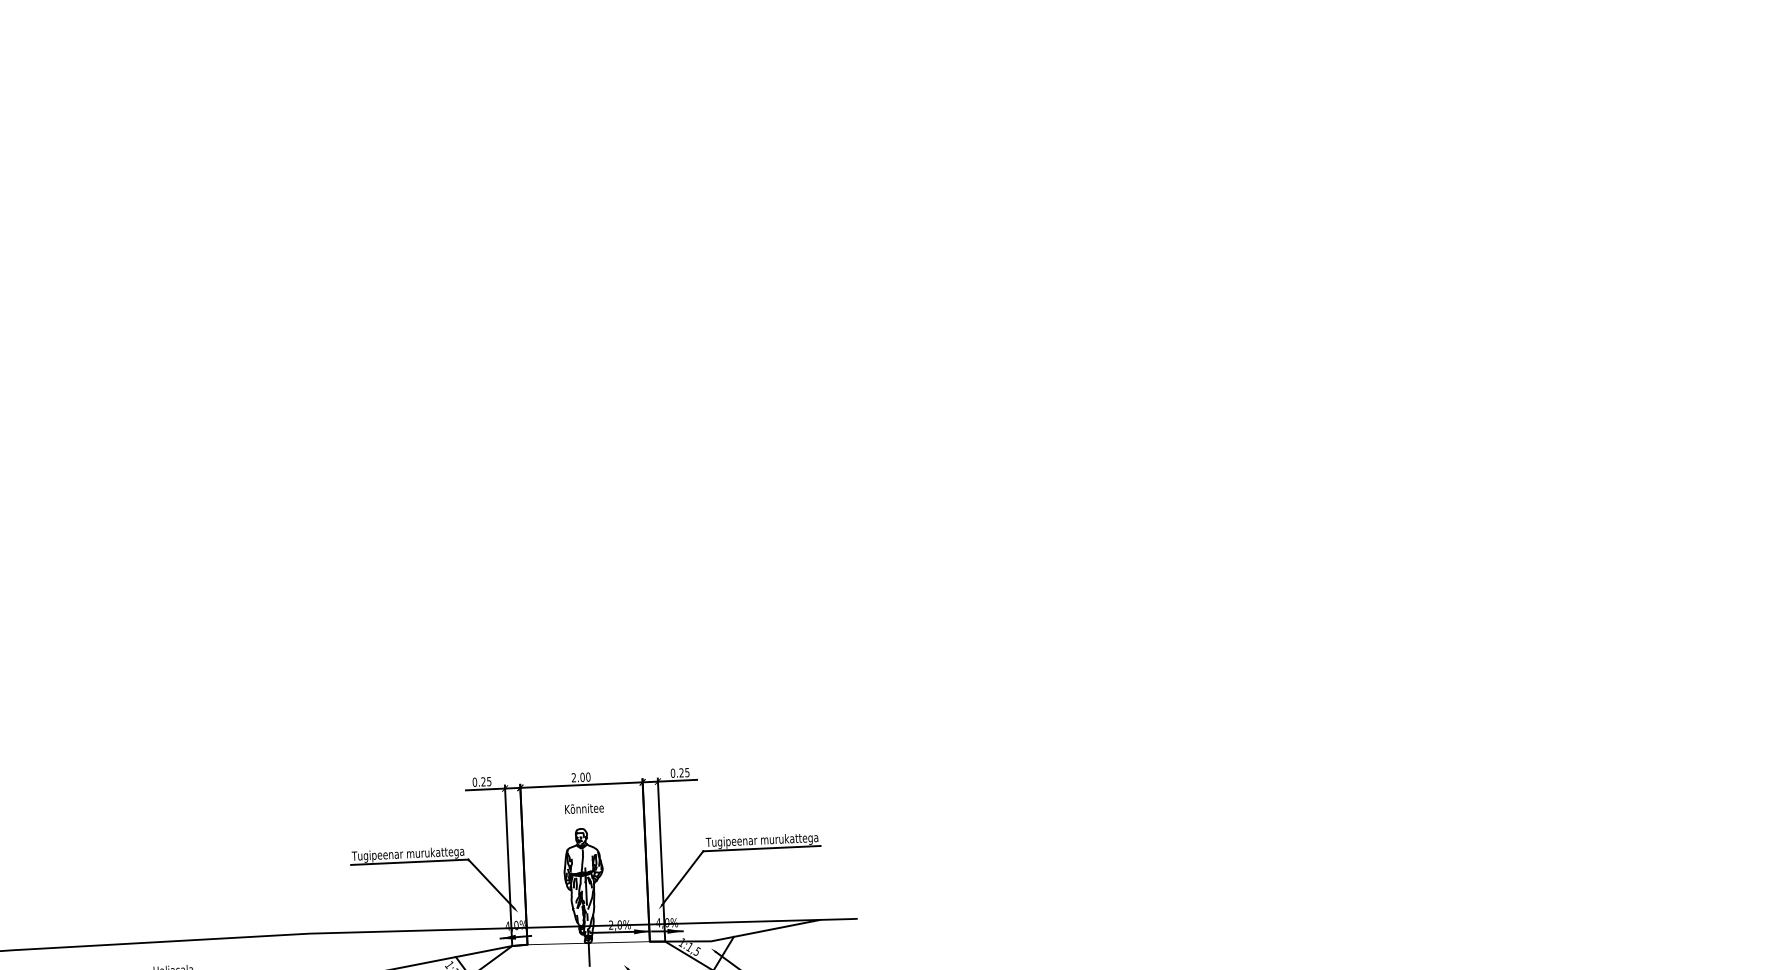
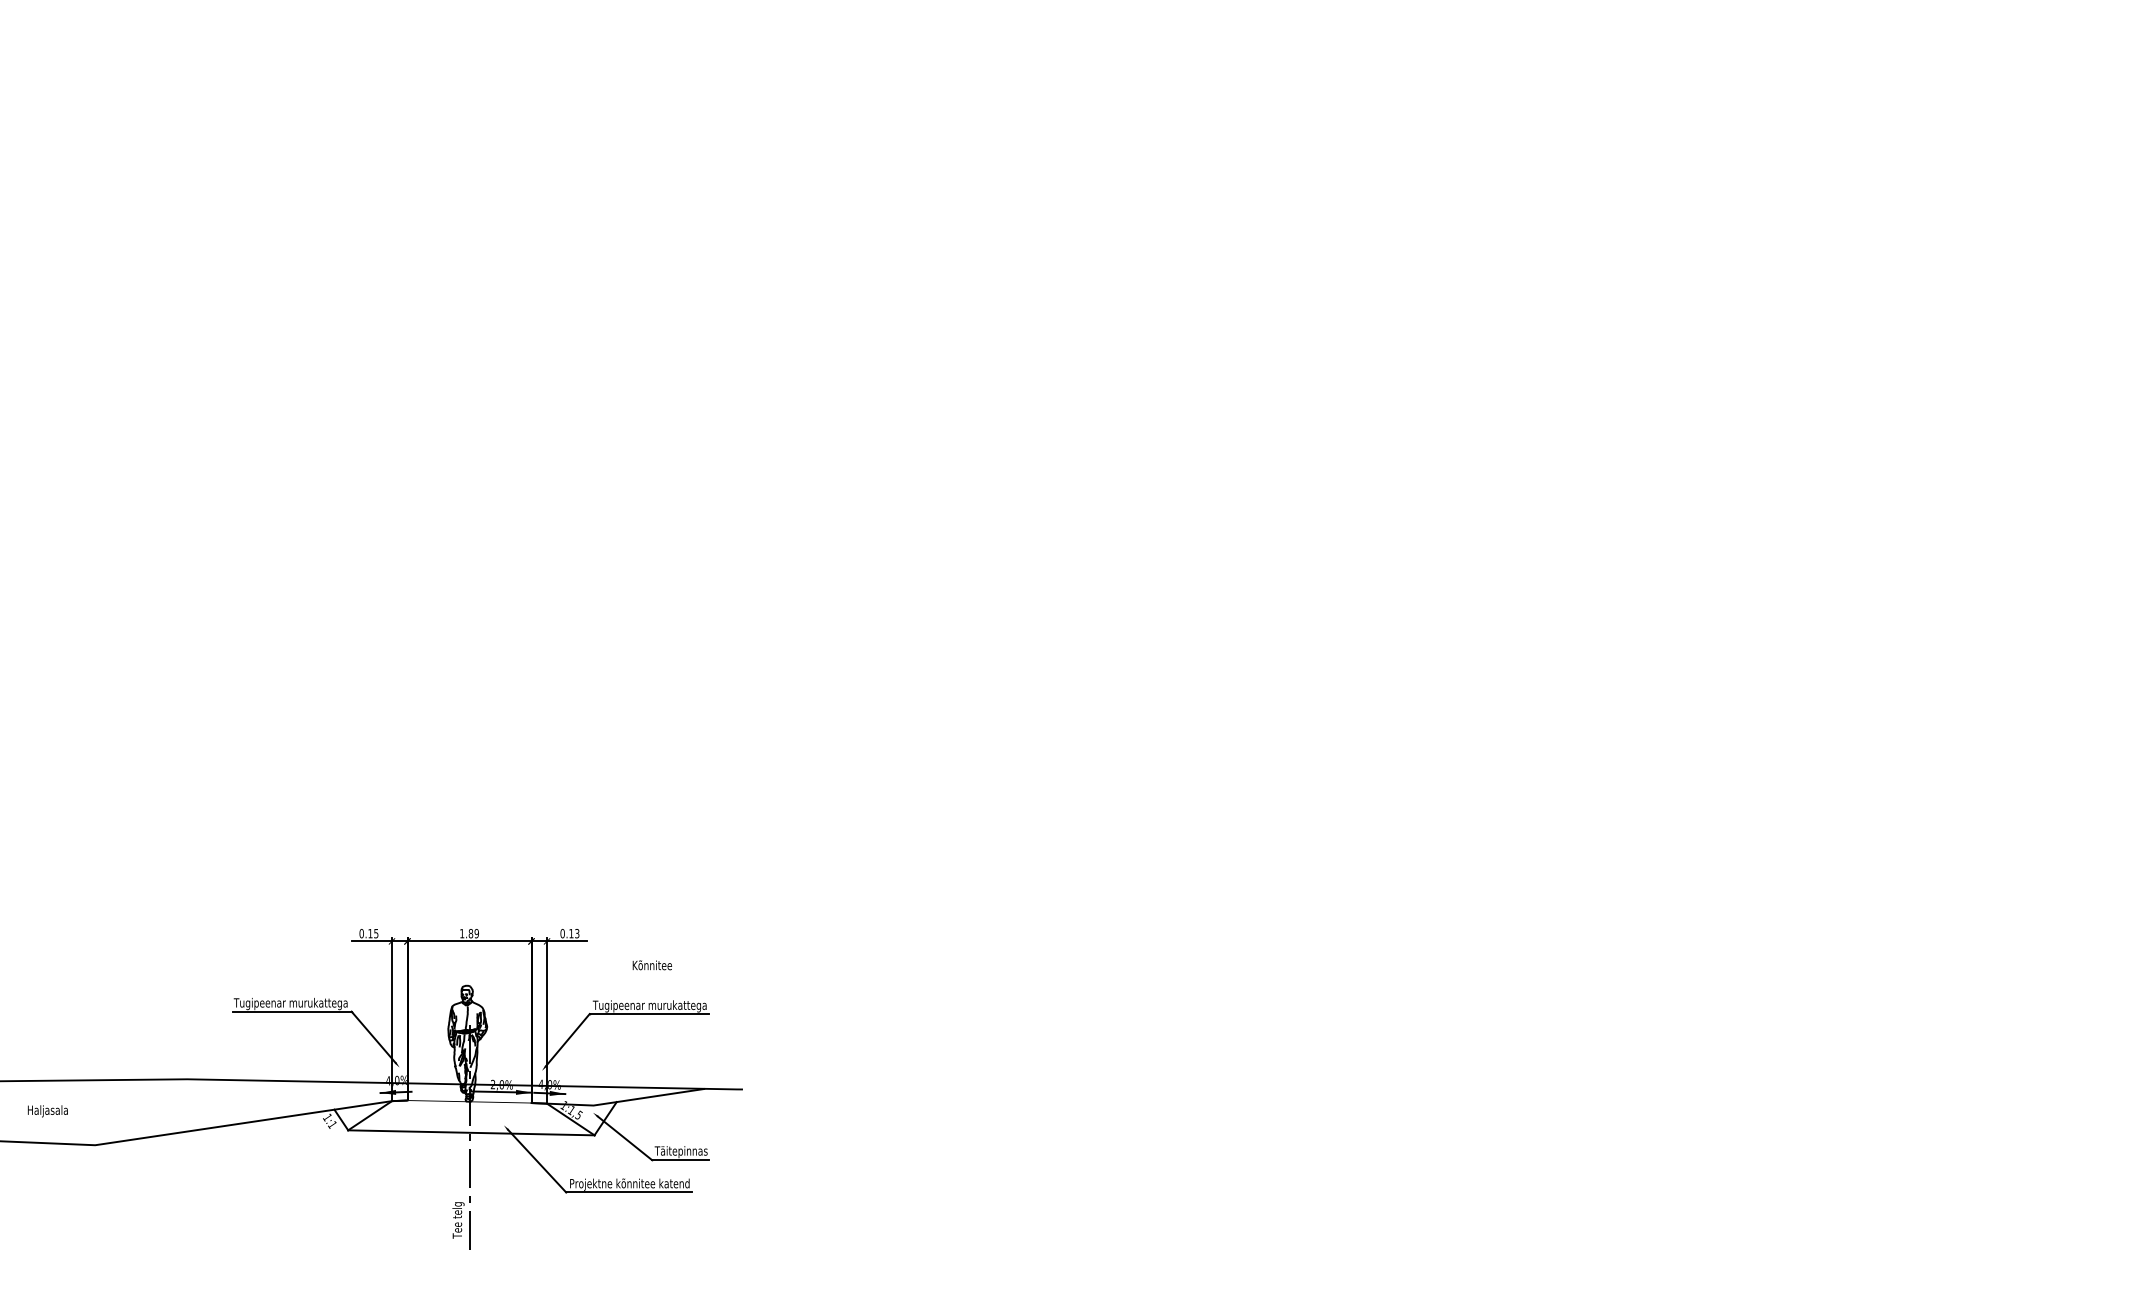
text: (684, 772) -> (574, 933), 0.25 -> 0.13
text: (581, 777) -> (469, 933), 2.00 -> 1.89
text: (483, 781) -> (370, 933), 0.25 -> 0.15
text: (583, 808) -> (651, 965), moved

